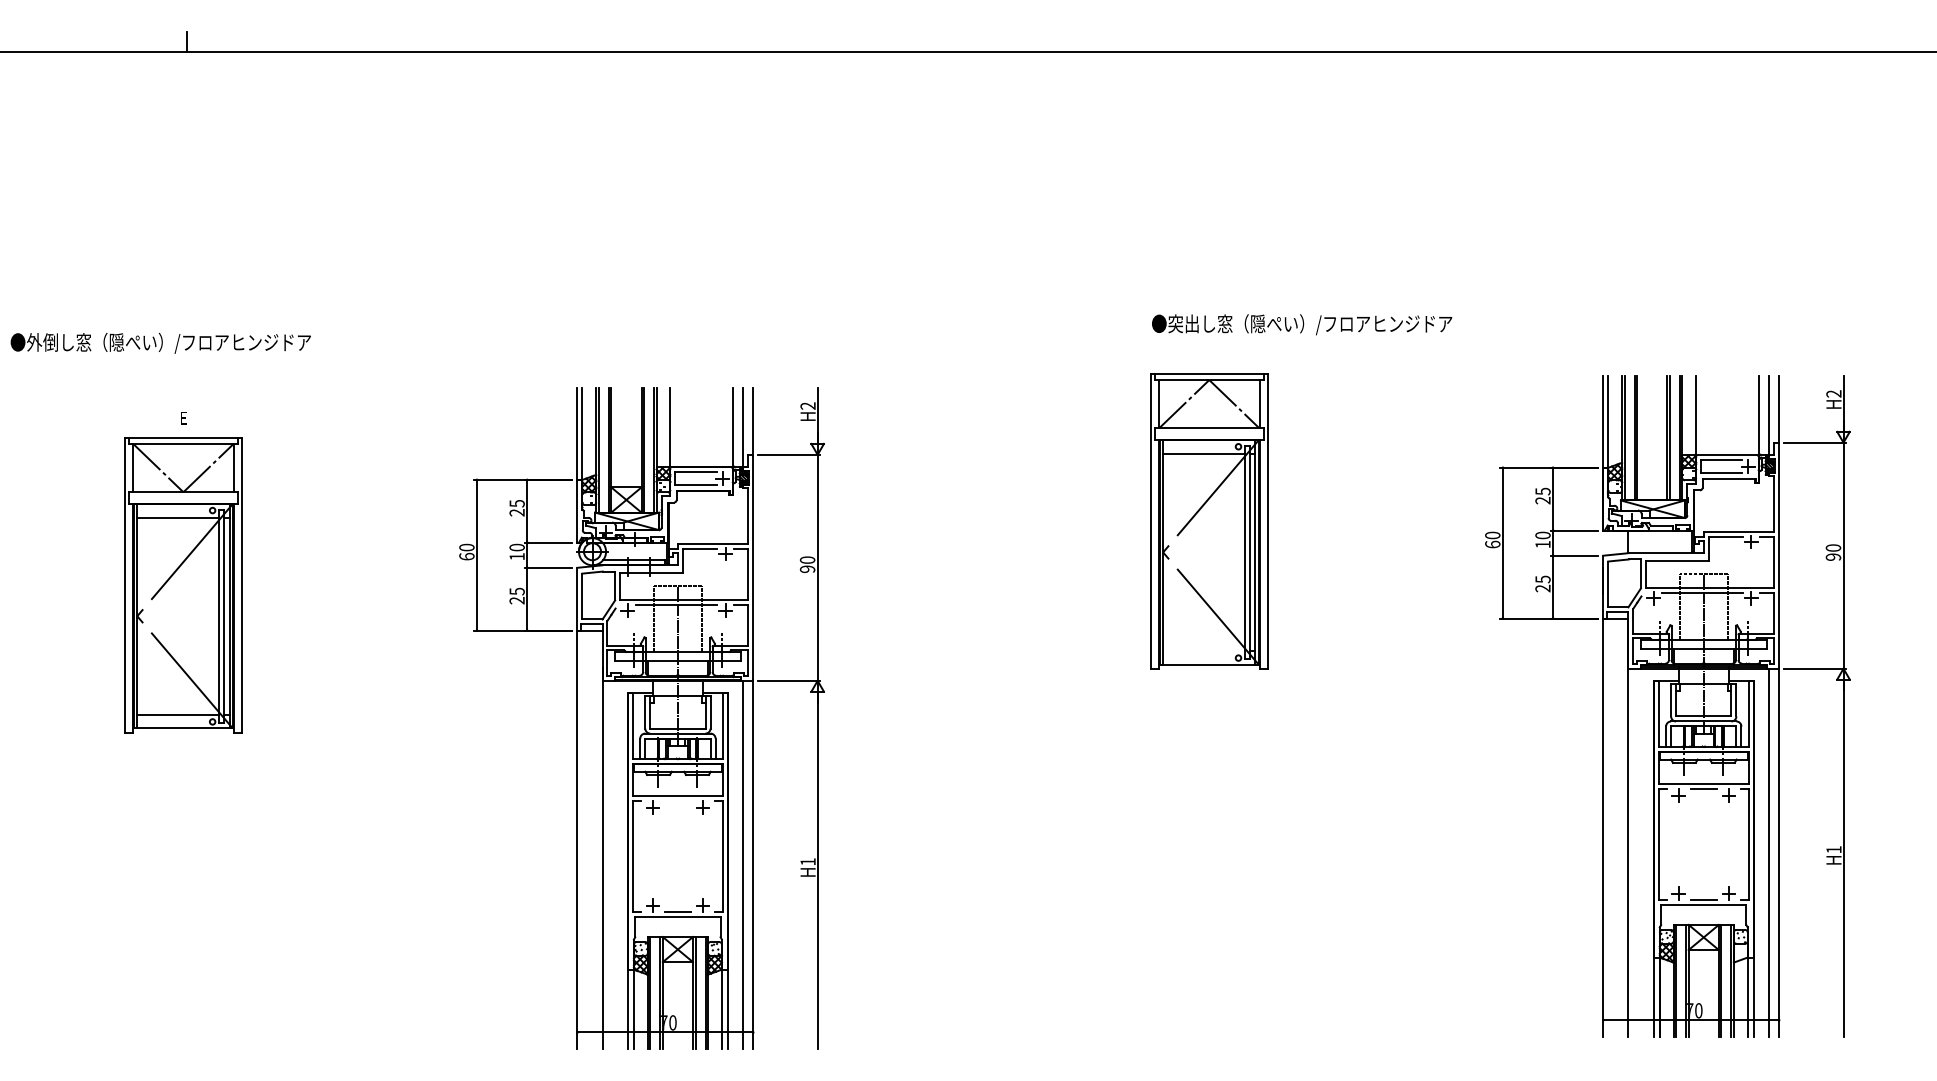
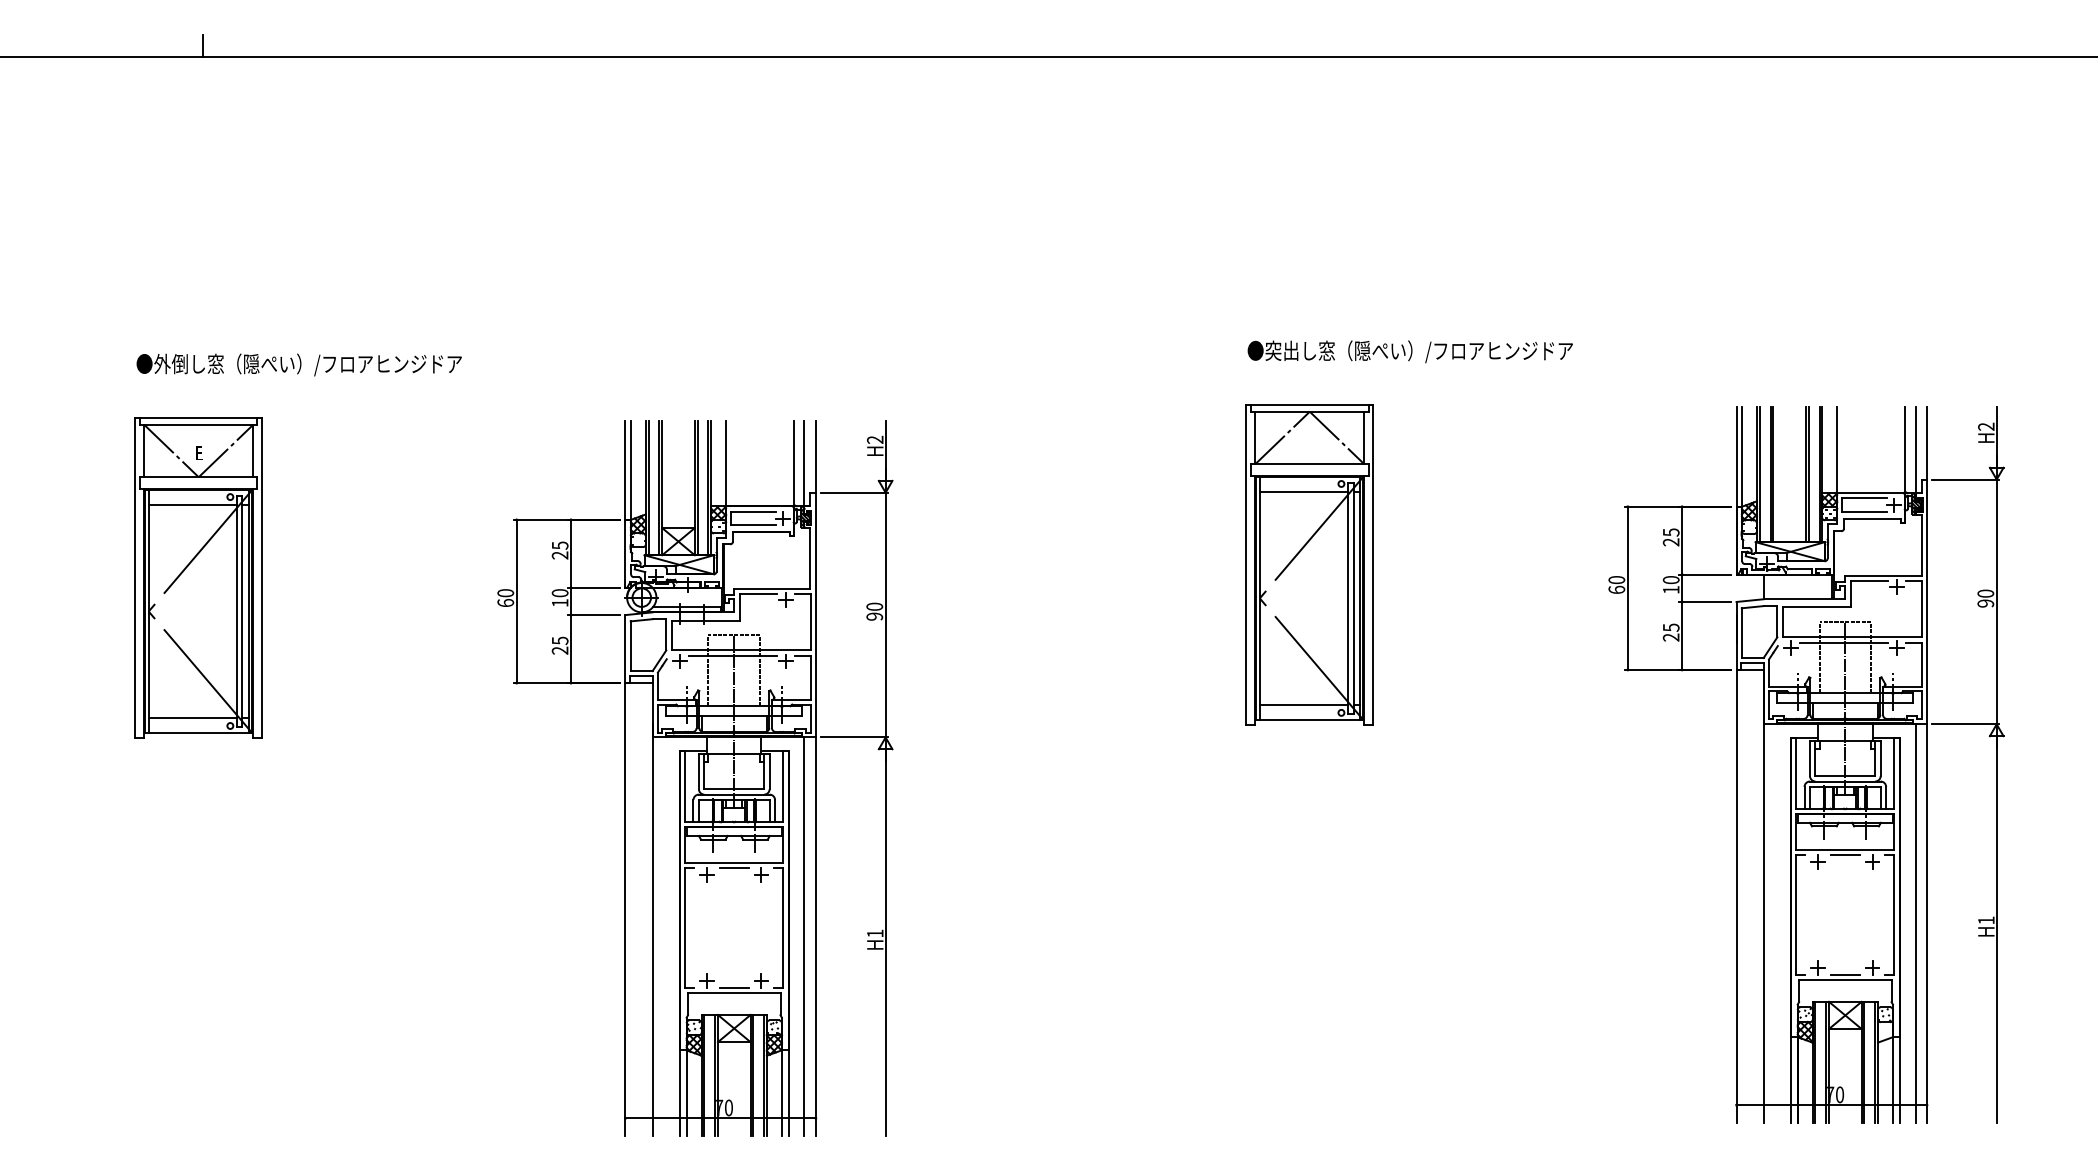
text: (160, 342) -> (298, 364), moved
part: (183, 584) -> (198, 577), moved
line: (1203, 650) -> (1303, 704), added
line: (677, 801) -> (733, 868), added

